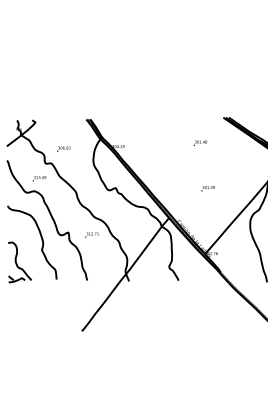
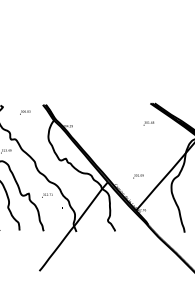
text: (199, 142) -> (148, 122), moved
text: (63, 148) -> (25, 111), moved
text: (207, 188) -> (137, 176), moved

